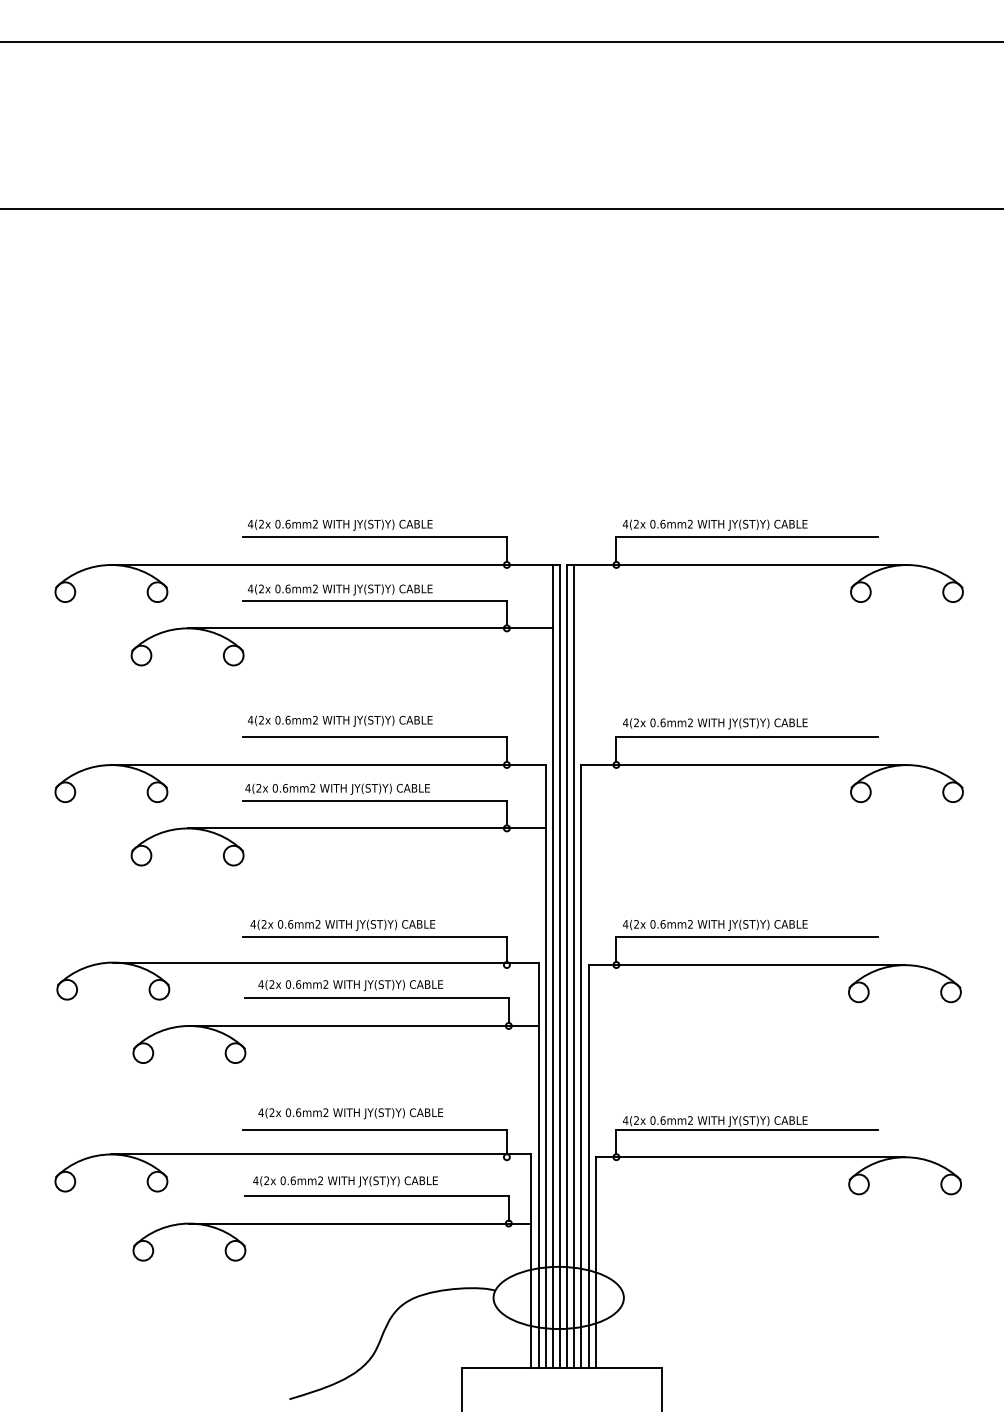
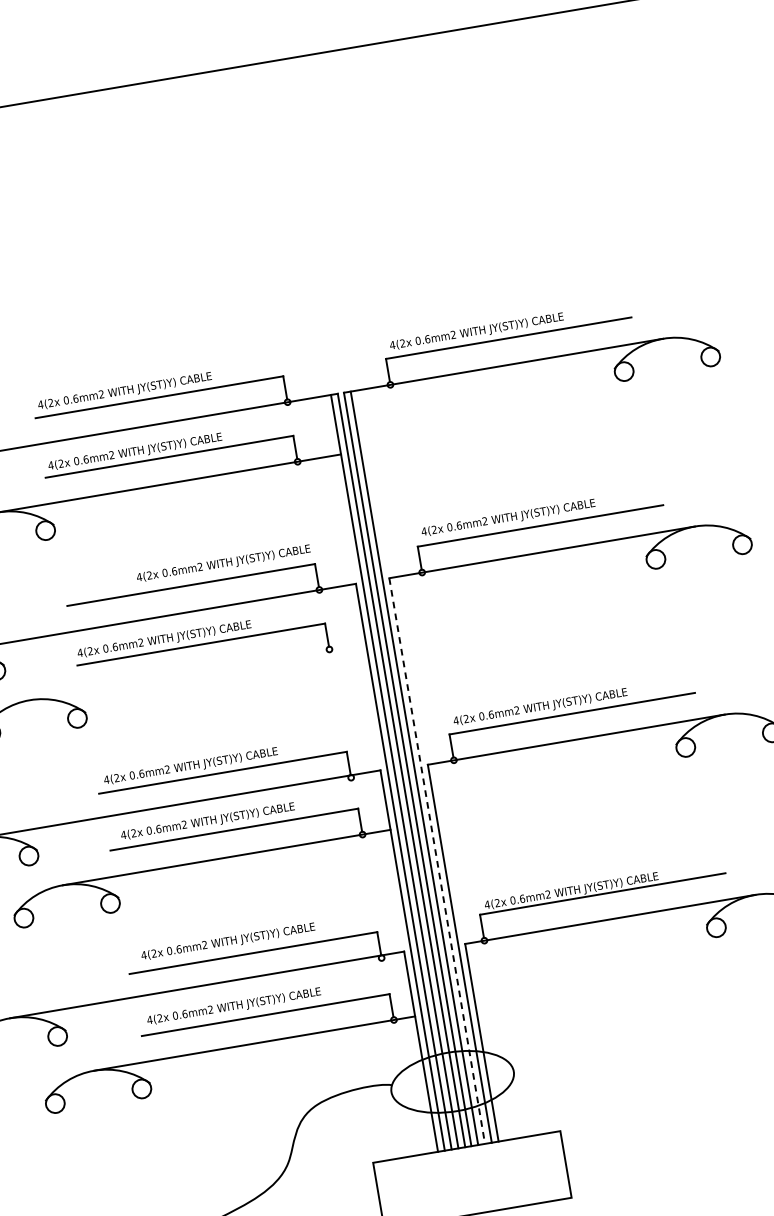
text: (340, 720) -> (223, 563), moved
line: (366, 828) -> (197, 671), removed
line: (581, 1066) -> (437, 861), solid -> dashed

